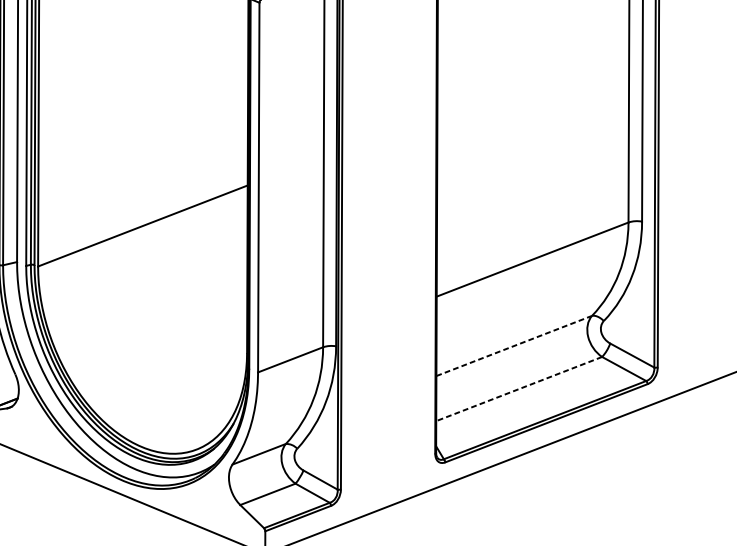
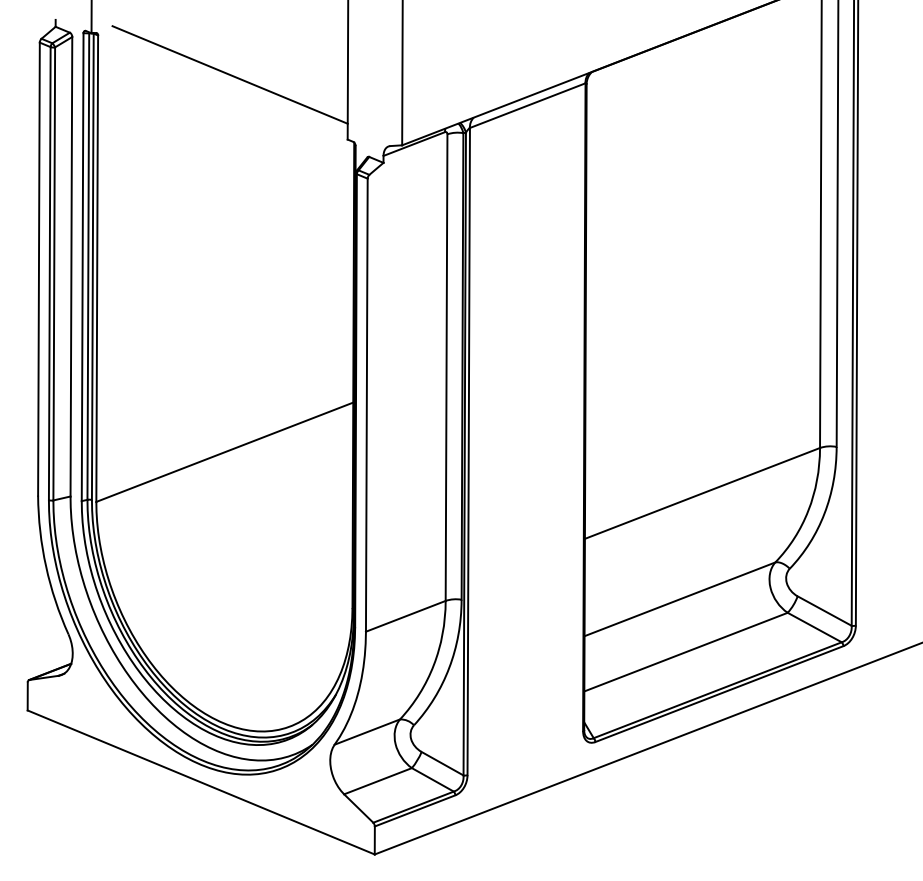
line: (514, 346) -> (680, 599), dashed -> solid
line: (518, 389) -> (685, 652), dashed -> solid

